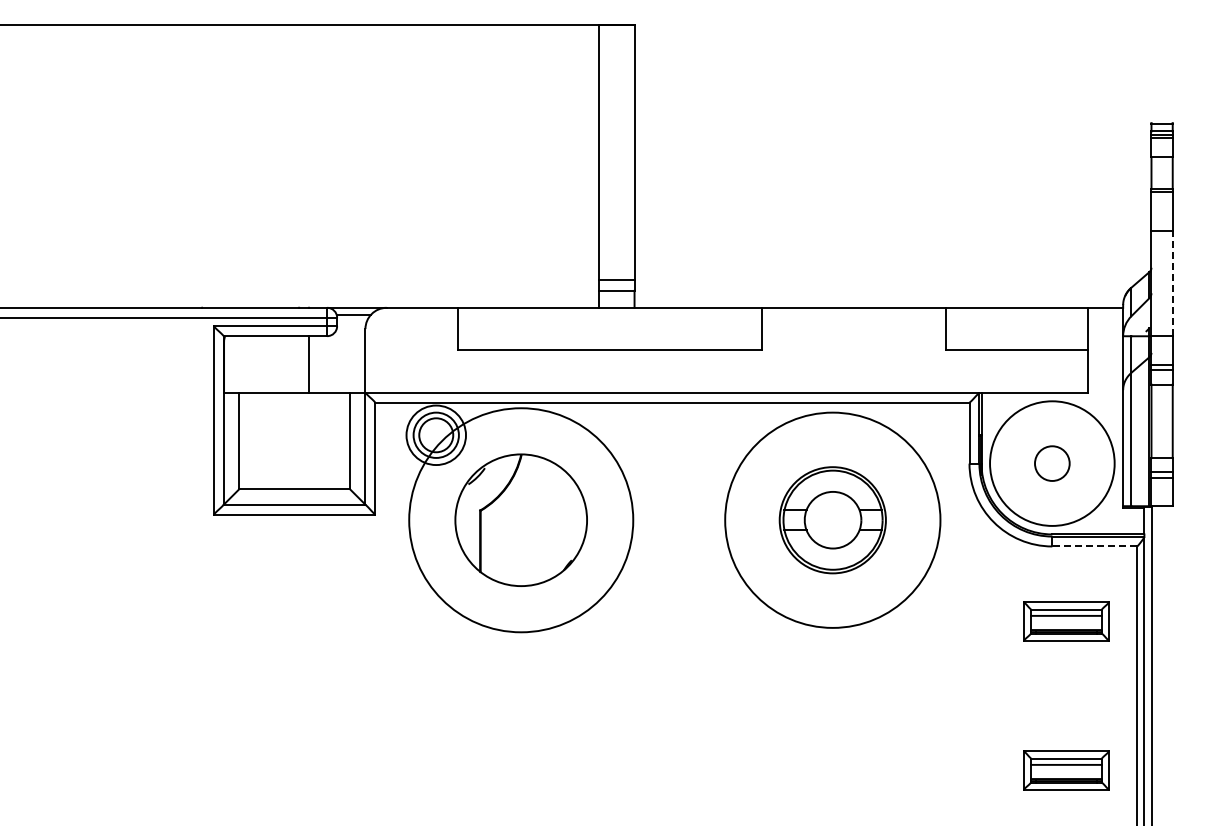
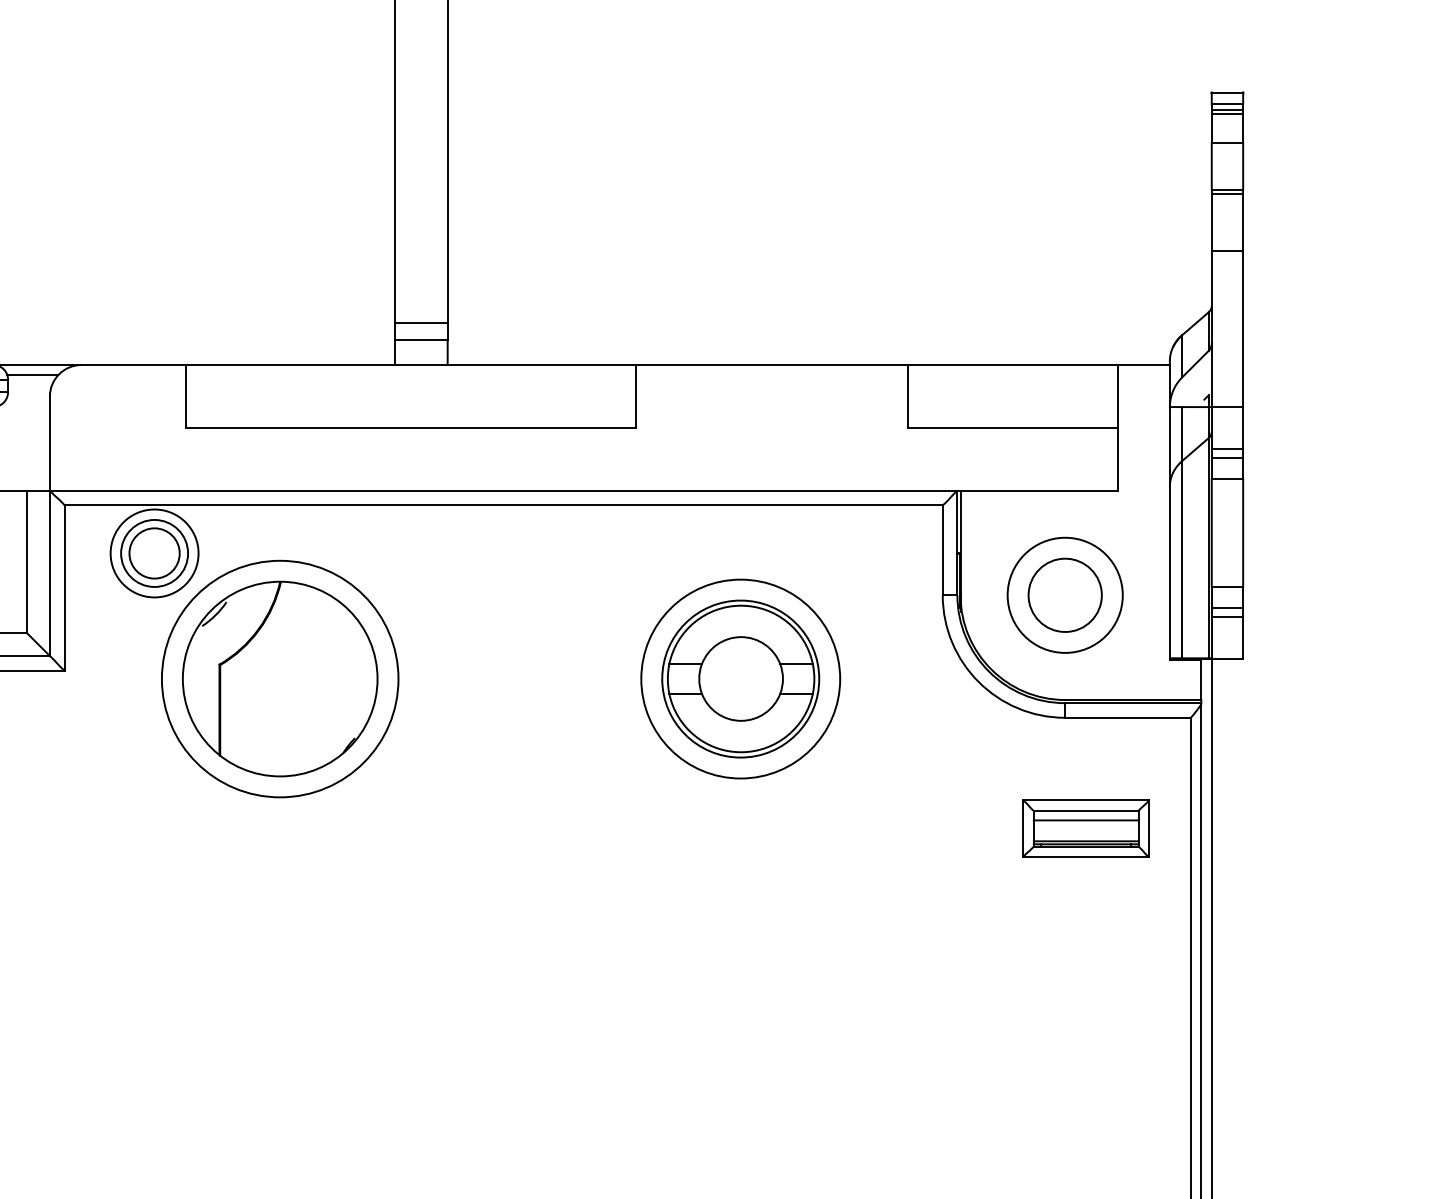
line: (1172, 283) -> (1242, 329), dashed -> solid
circle: (1052, 463) -> (1065, 595), size x0.62
circle: (1052, 463) -> (1065, 595), size x1.43
circle: (521, 520) -> (280, 679), size x0.71
circle: (832, 520) -> (740, 679), size x0.62
line: (1094, 546) -> (1127, 717), dashed -> solid
part: (1066, 770) -> (1086, 1048), removed

